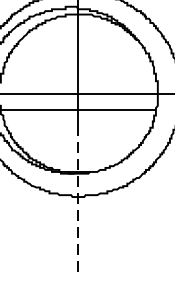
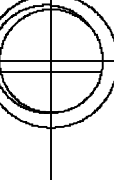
line: (77, 202) -> (50, 131), dashed -> solid

